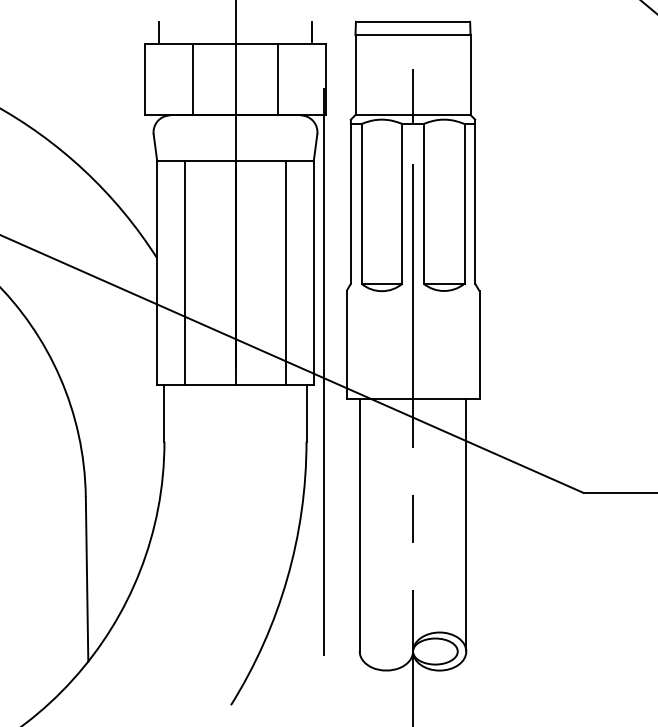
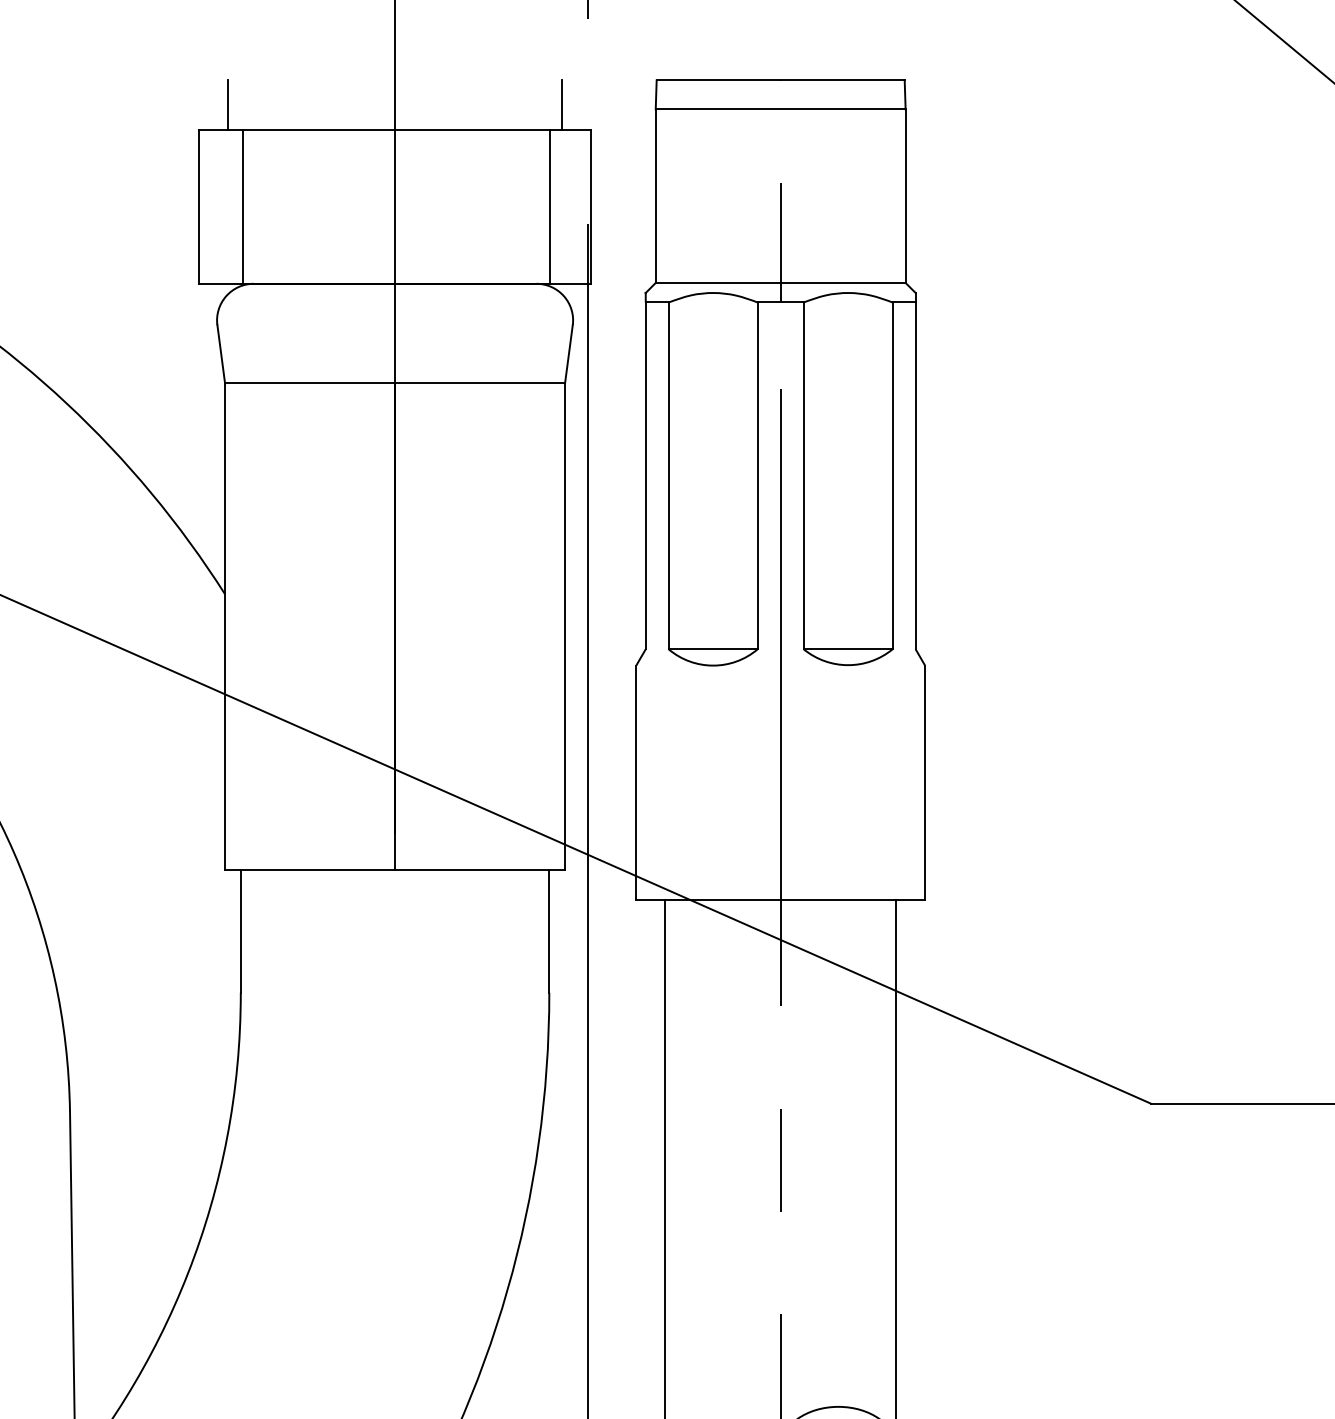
line: (193, 79) -> (243, 205), moved
line: (277, 79) -> (549, 205), moved
line: (184, 273) -> (284, 627), removed
line: (286, 273) -> (505, 627), removed

